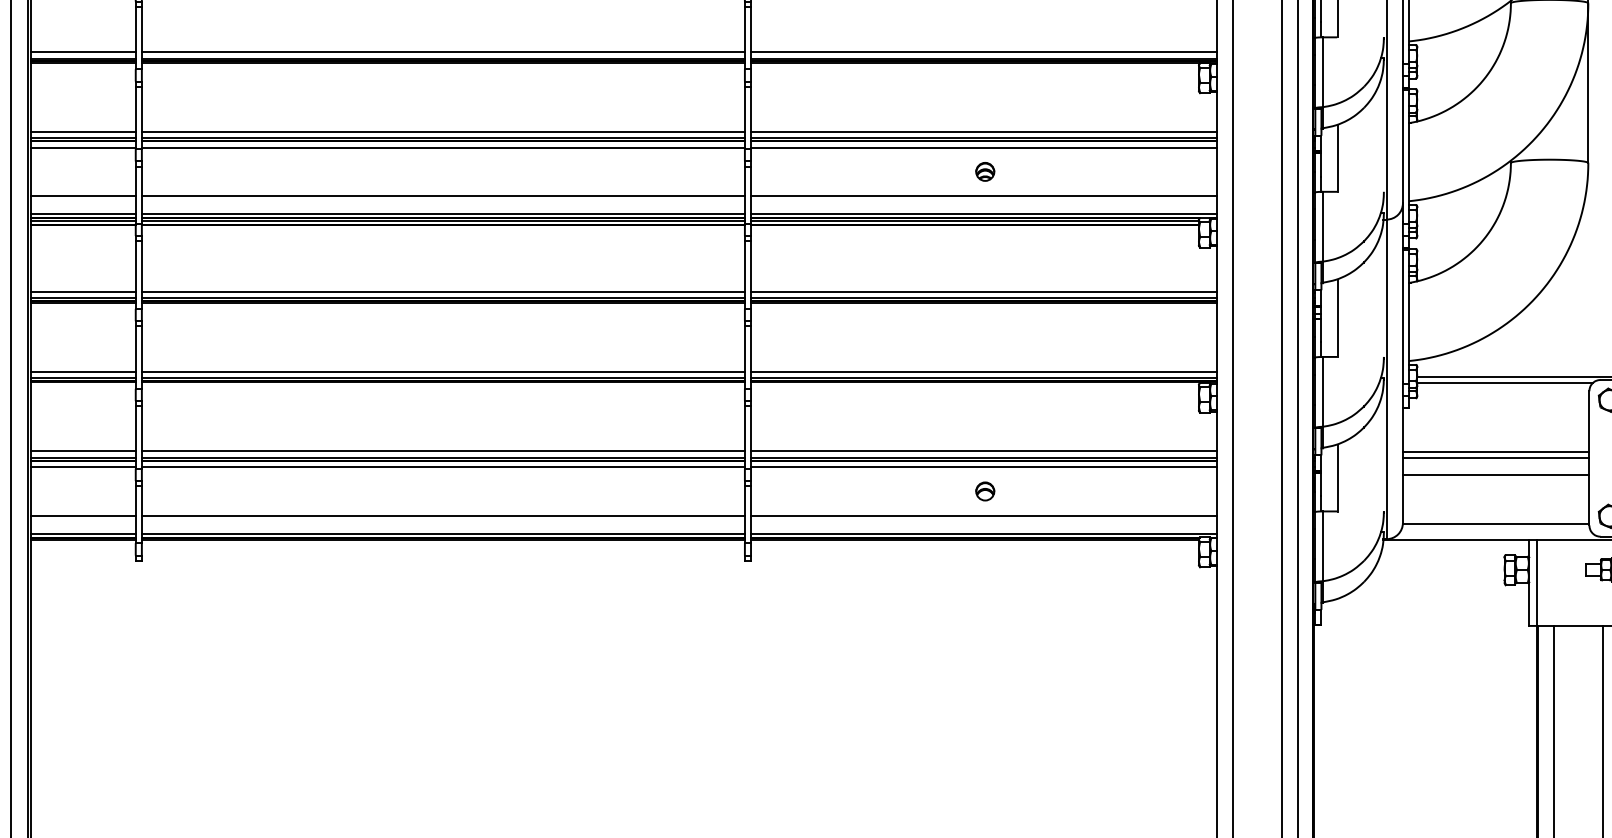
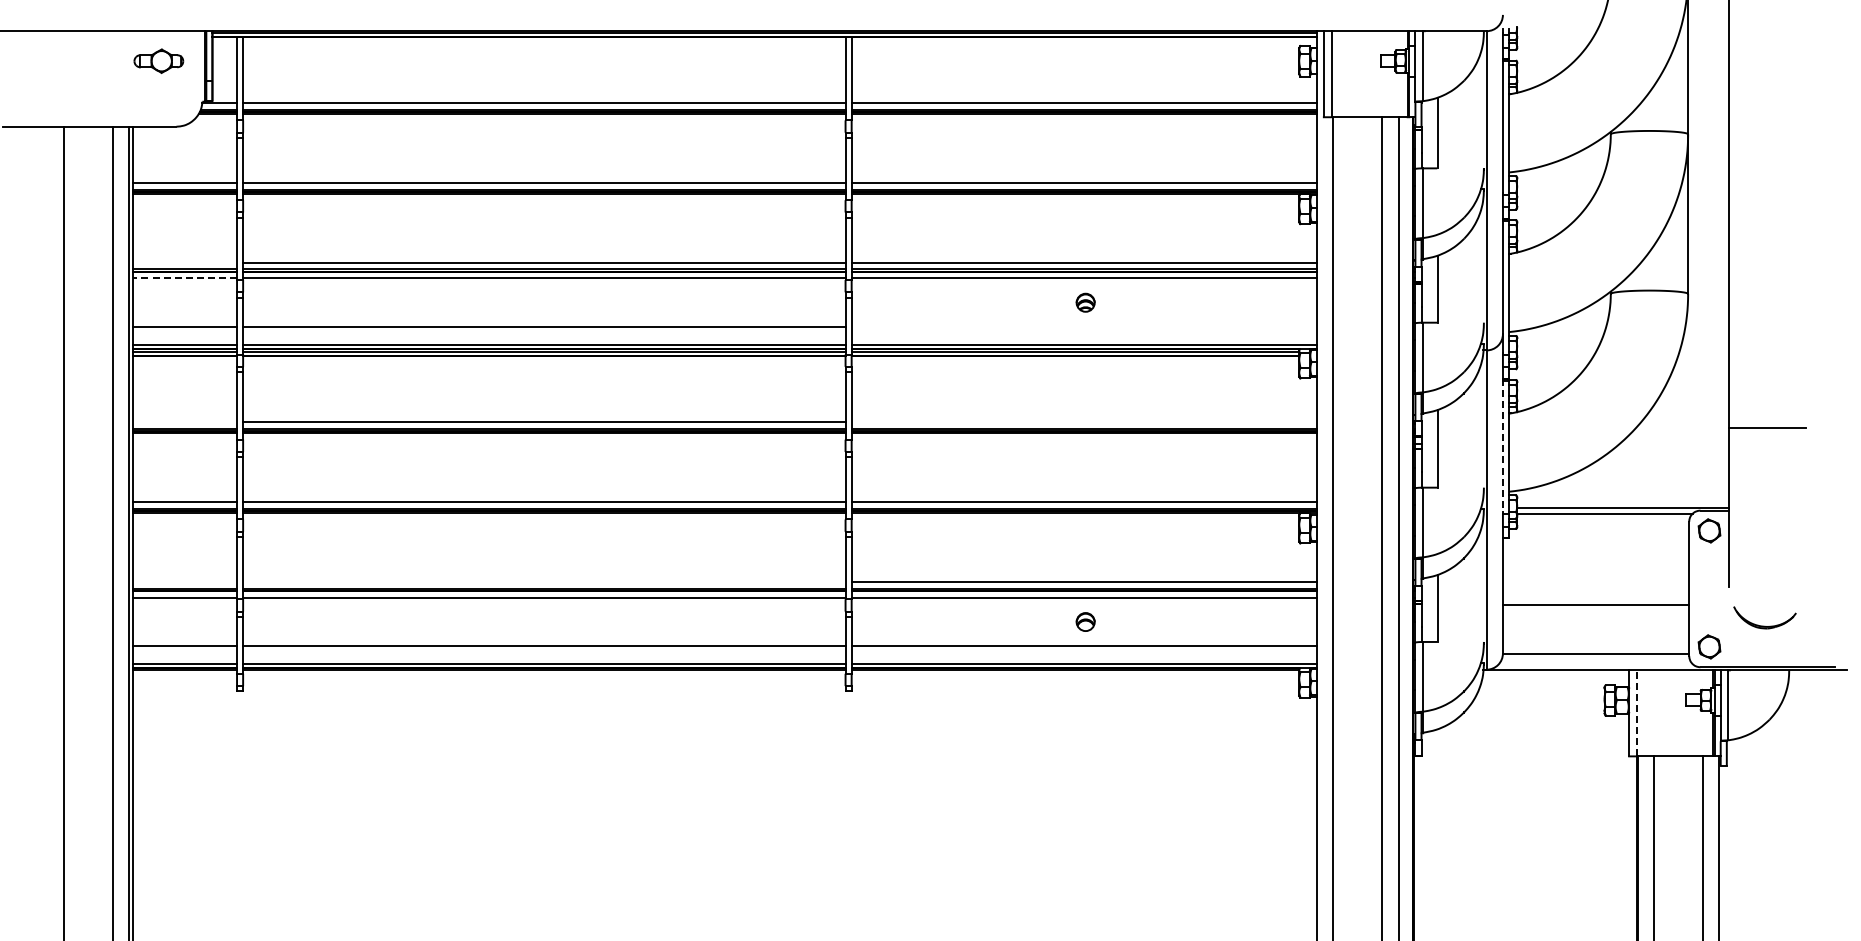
line: (83, 131) -> (184, 262), removed
line: (83, 147) -> (184, 278), solid -> dashed
line: (984, 196) -> (1084, 327), removed
line: (83, 291) -> (184, 422), removed
line: (984, 291) -> (1084, 422), removed
line: (1402, 314) -> (1502, 445), solid -> dashed
line: (83, 451) -> (184, 582), removed
line: (443, 451) -> (544, 582), removed
line: (1495, 451) -> (1595, 582), removed
line: (1495, 457) -> (1595, 588), removed
line: (1536, 582) -> (1636, 712), solid -> dashed

